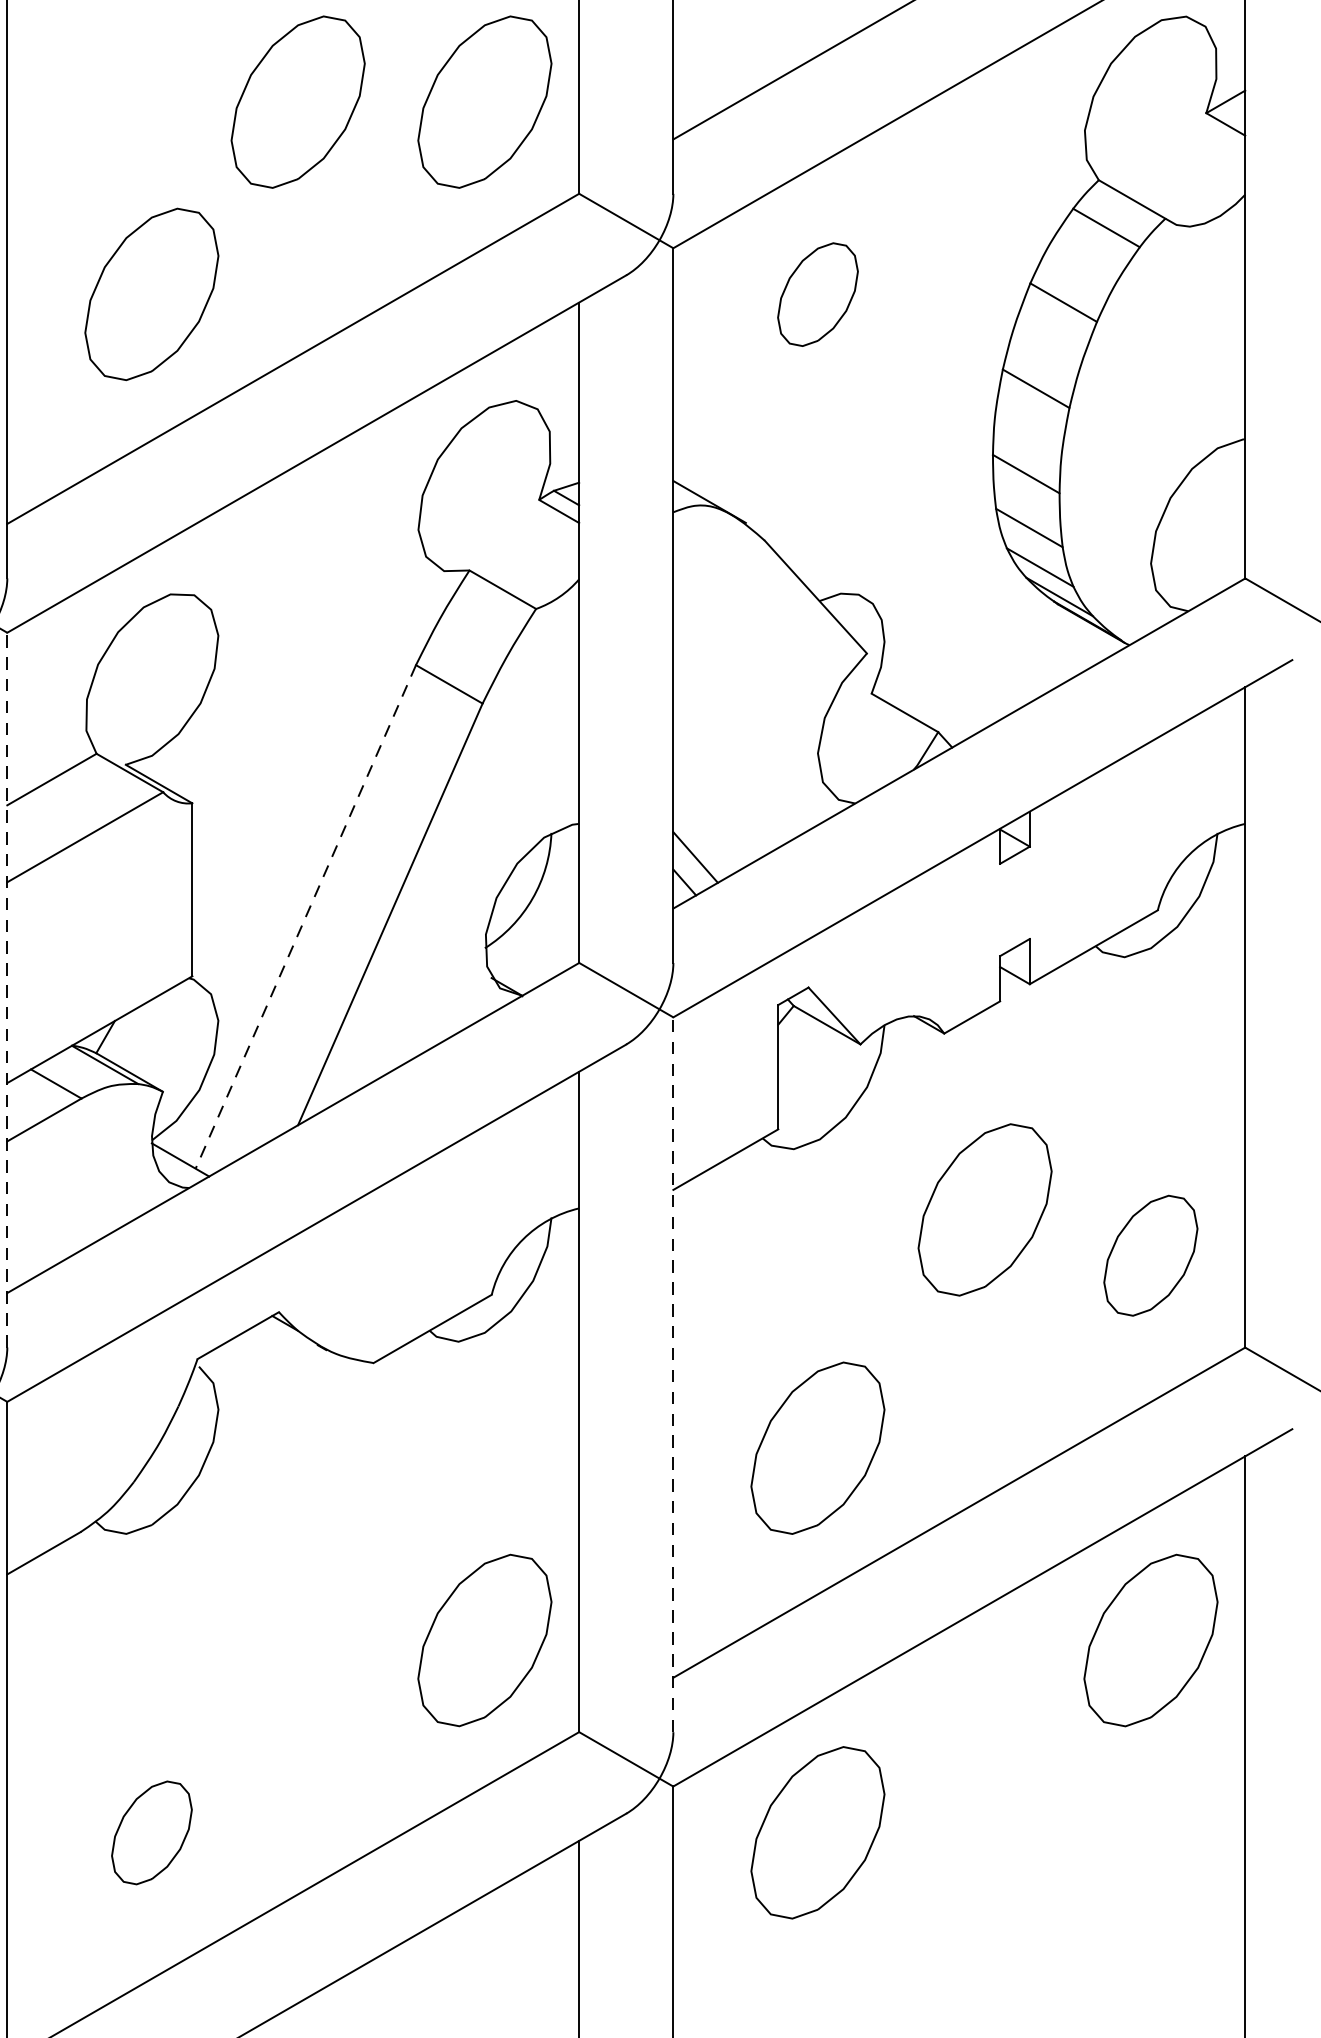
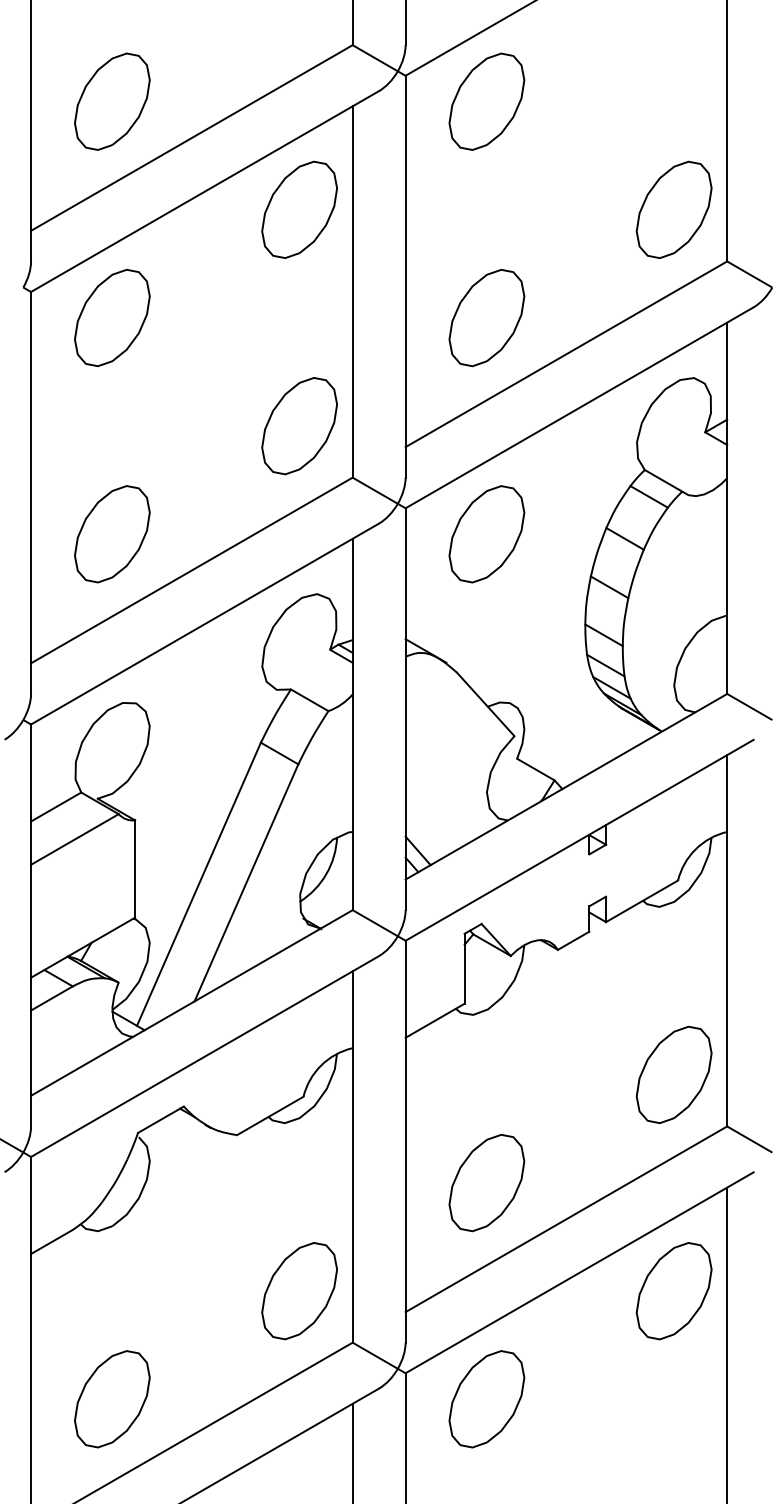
part: (297, 102) -> (194, 426), removed
part: (817, 294) -> (486, 534), size x1.67
line: (305, 917) -> (198, 884), dashed -> solid
line: (8, 990) -> (31, 925), dashed -> solid
part: (984, 1210) -> (580, 1049), removed
part: (1149, 1255) -> (673, 1074), size x1.43
line: (673, 1374) -> (405, 1141), dashed -> solid
part: (152, 1833) -> (112, 1399), size x1.67

